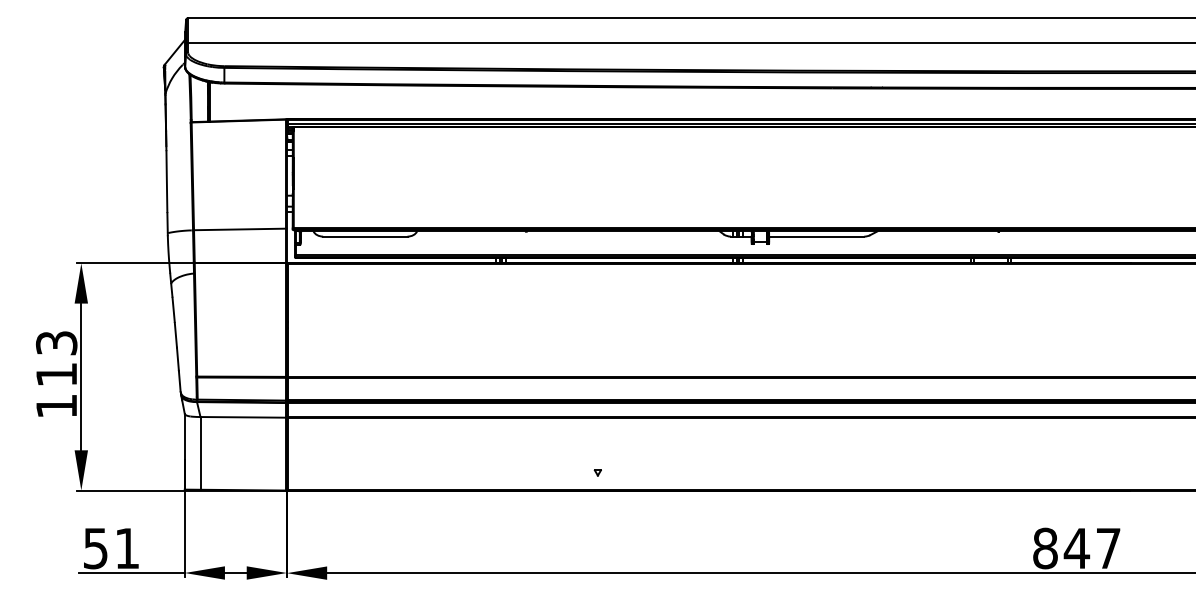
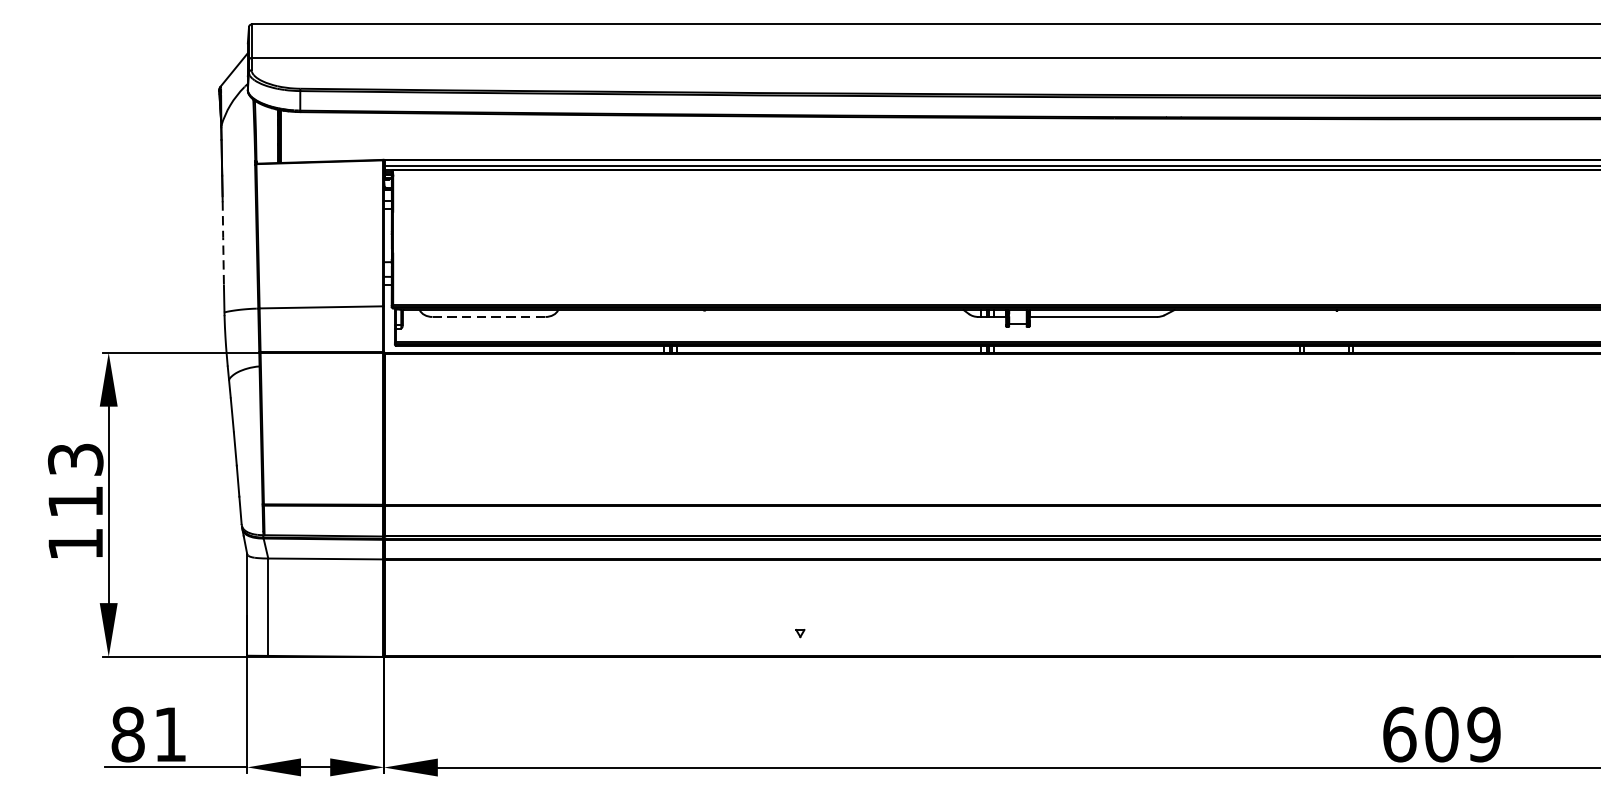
line: (166, 181) -> (222, 243), solid -> dashed
line: (365, 236) -> (489, 316), solid -> dashed
text: (95, 548) -> (127, 734), 51 -> 81
text: (1076, 548) -> (1441, 734), 847 -> 609

